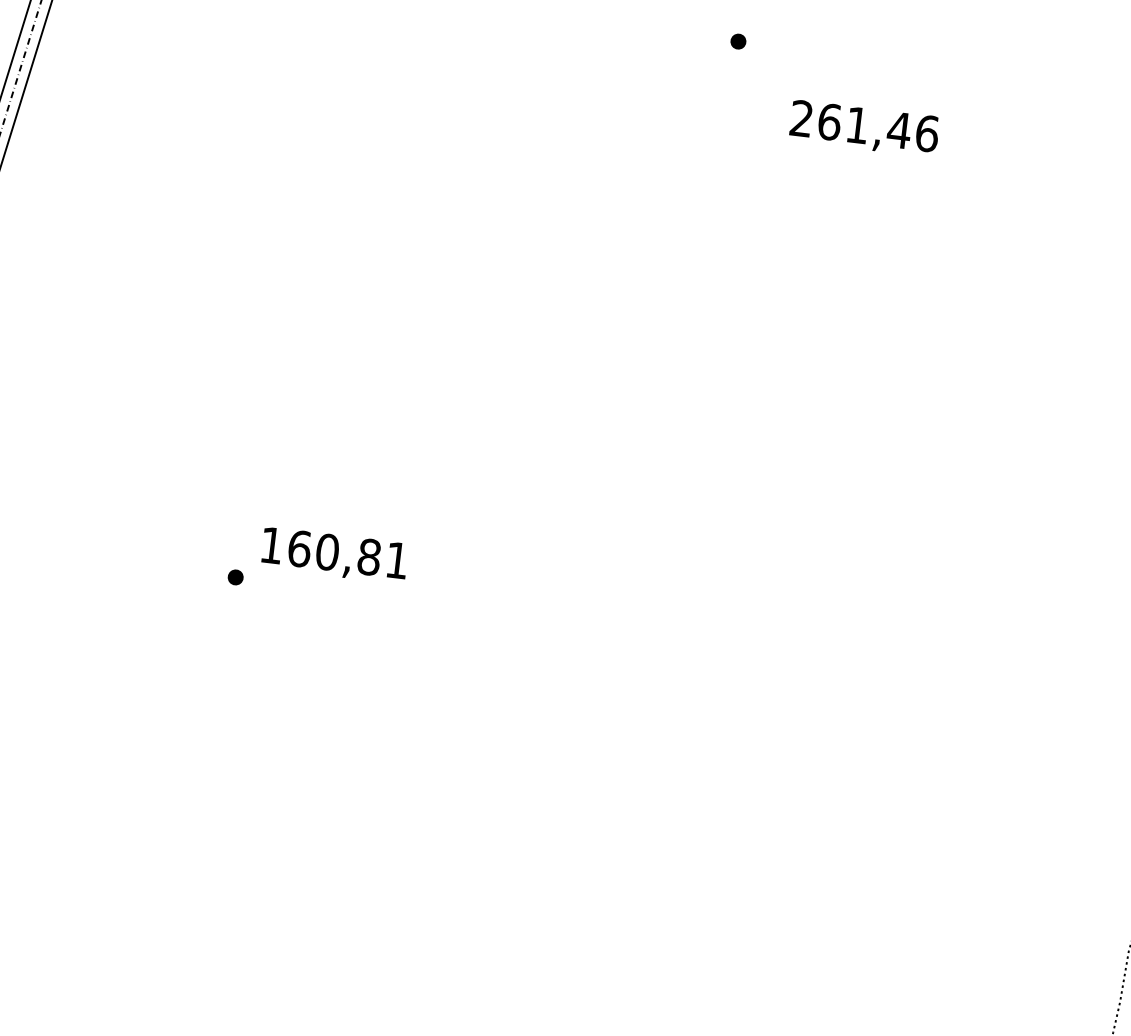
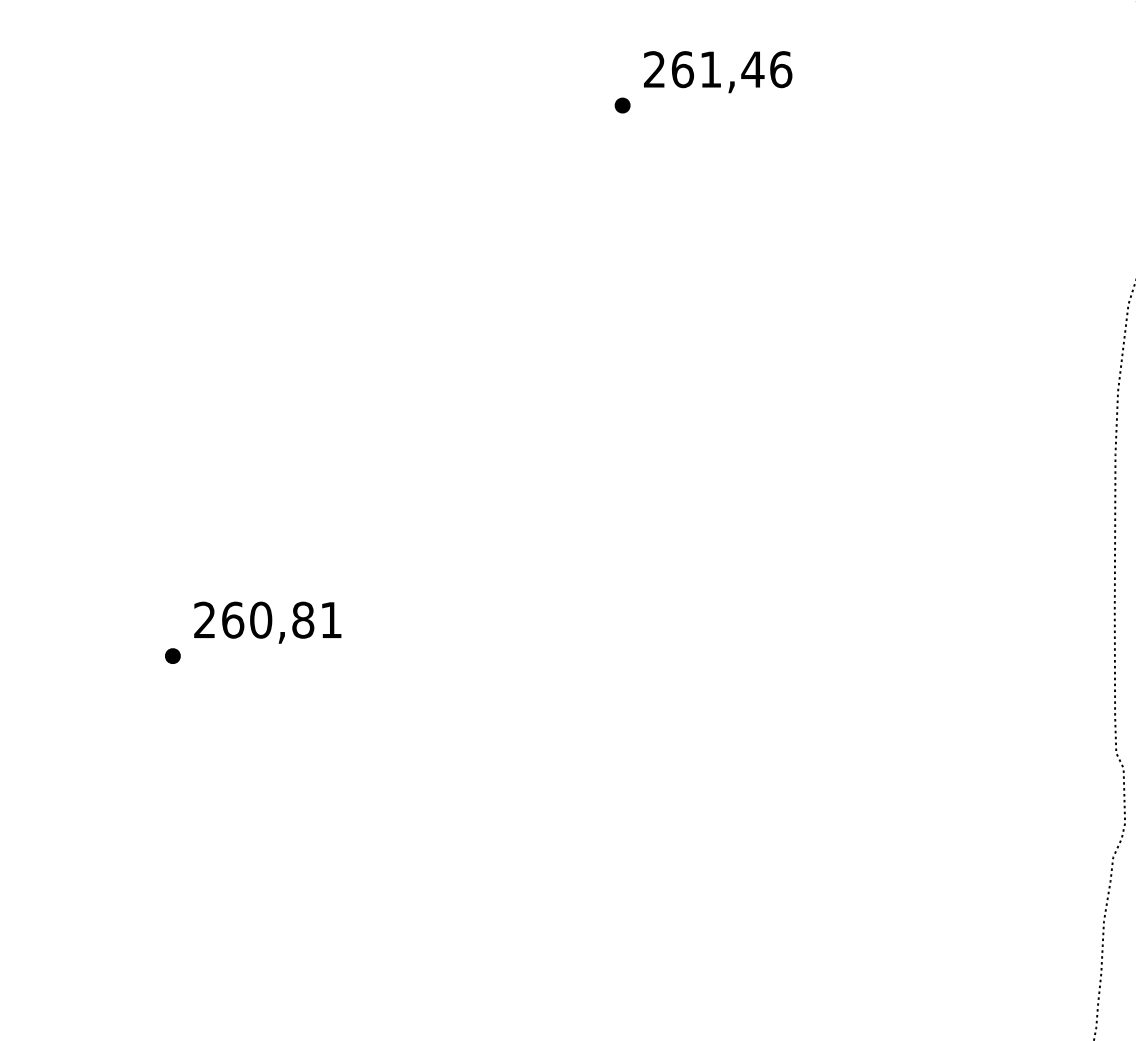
part: (738, 41) -> (622, 105), moved
text: (864, 129) -> (718, 72), moved
text: (271, 544) -> (204, 619), 160,81 -> 260,81

